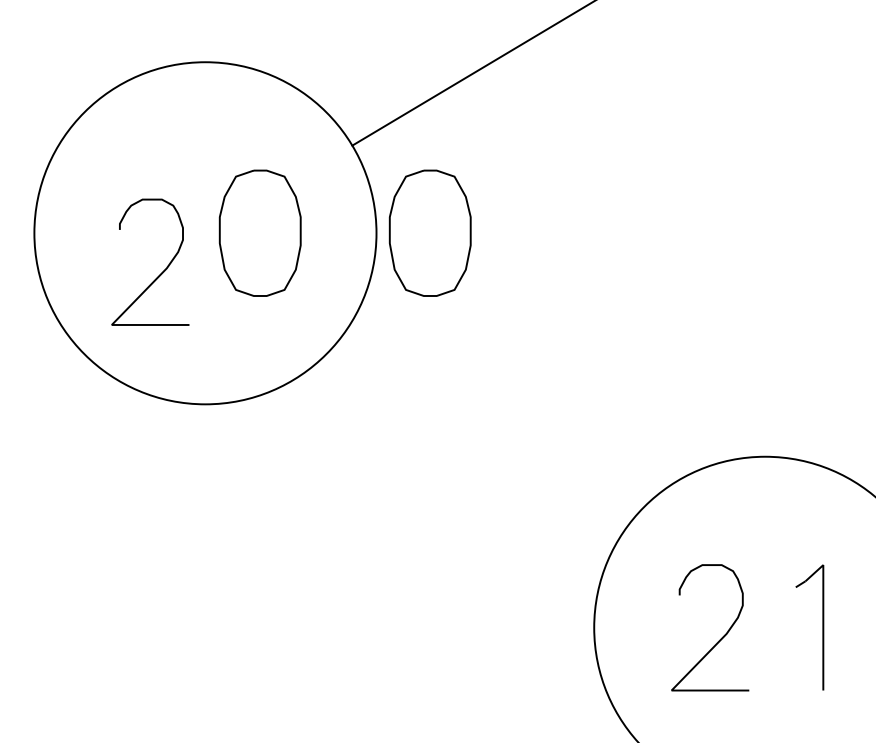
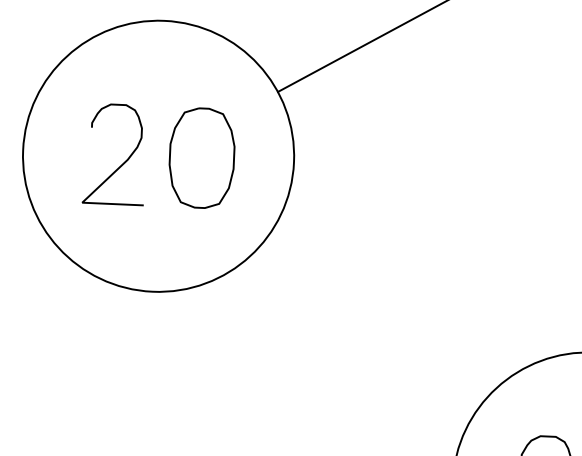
part: (429, 232) -> (335, 163), removed
curve: (161, 272) -> (123, 162), moved

